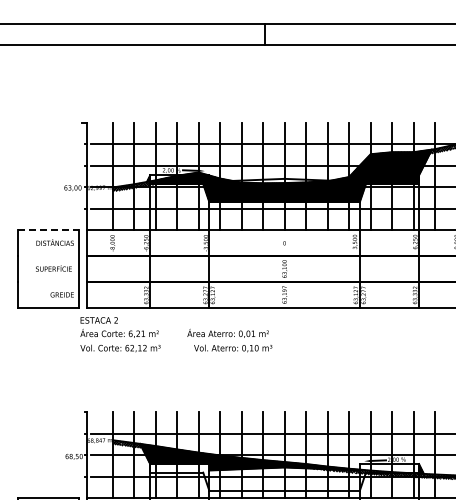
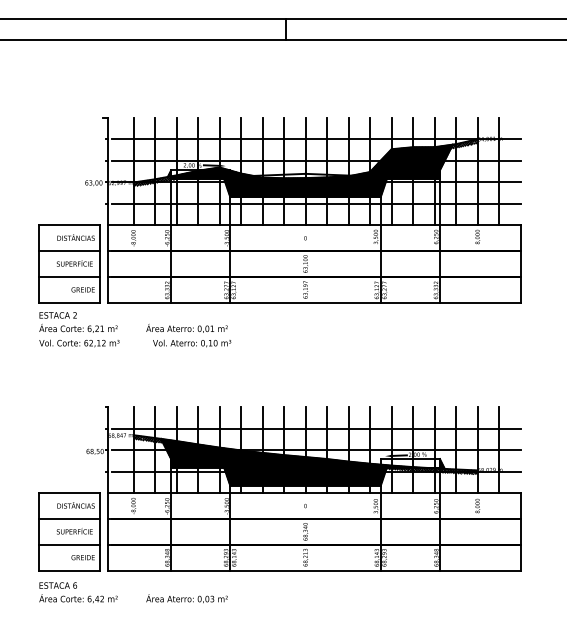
line: (48, 230) -> (69, 225), dashed -> solid
line: (48, 256) -> (69, 251), added
line: (48, 282) -> (69, 277), added
text: (176, 334) -> (135, 329), moved
hatch: (275, 477) -> (296, 472), added

